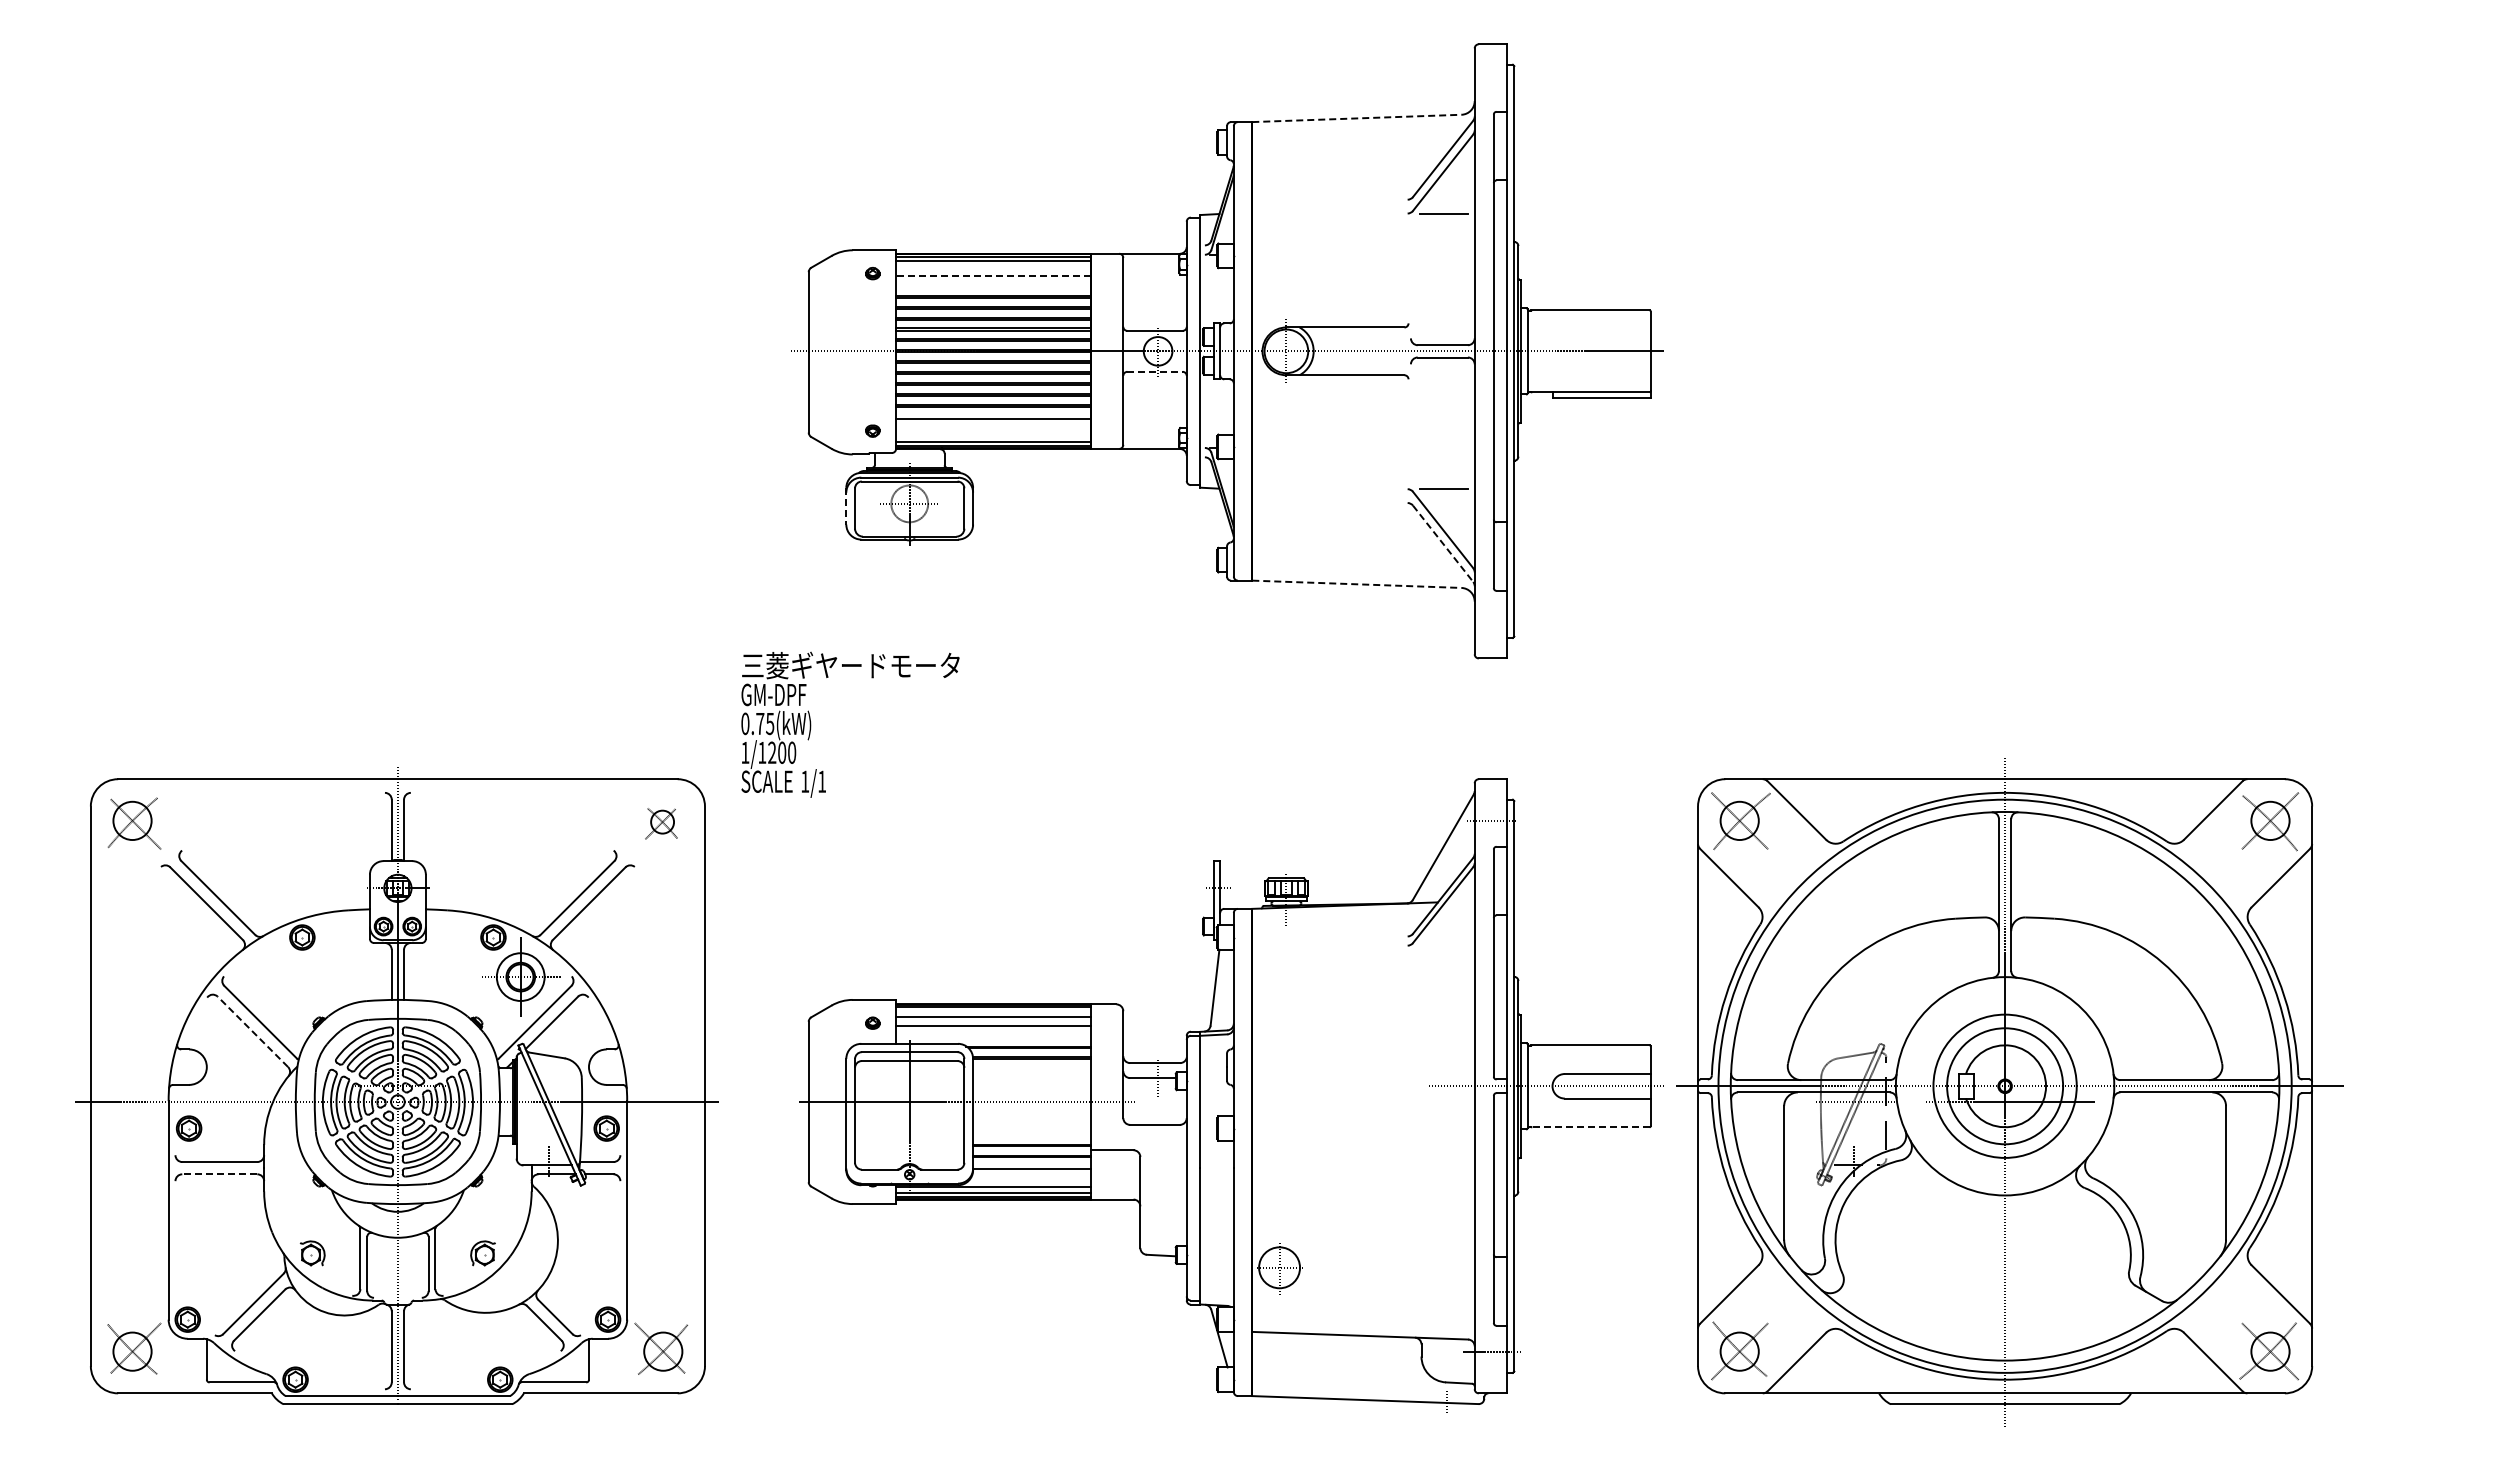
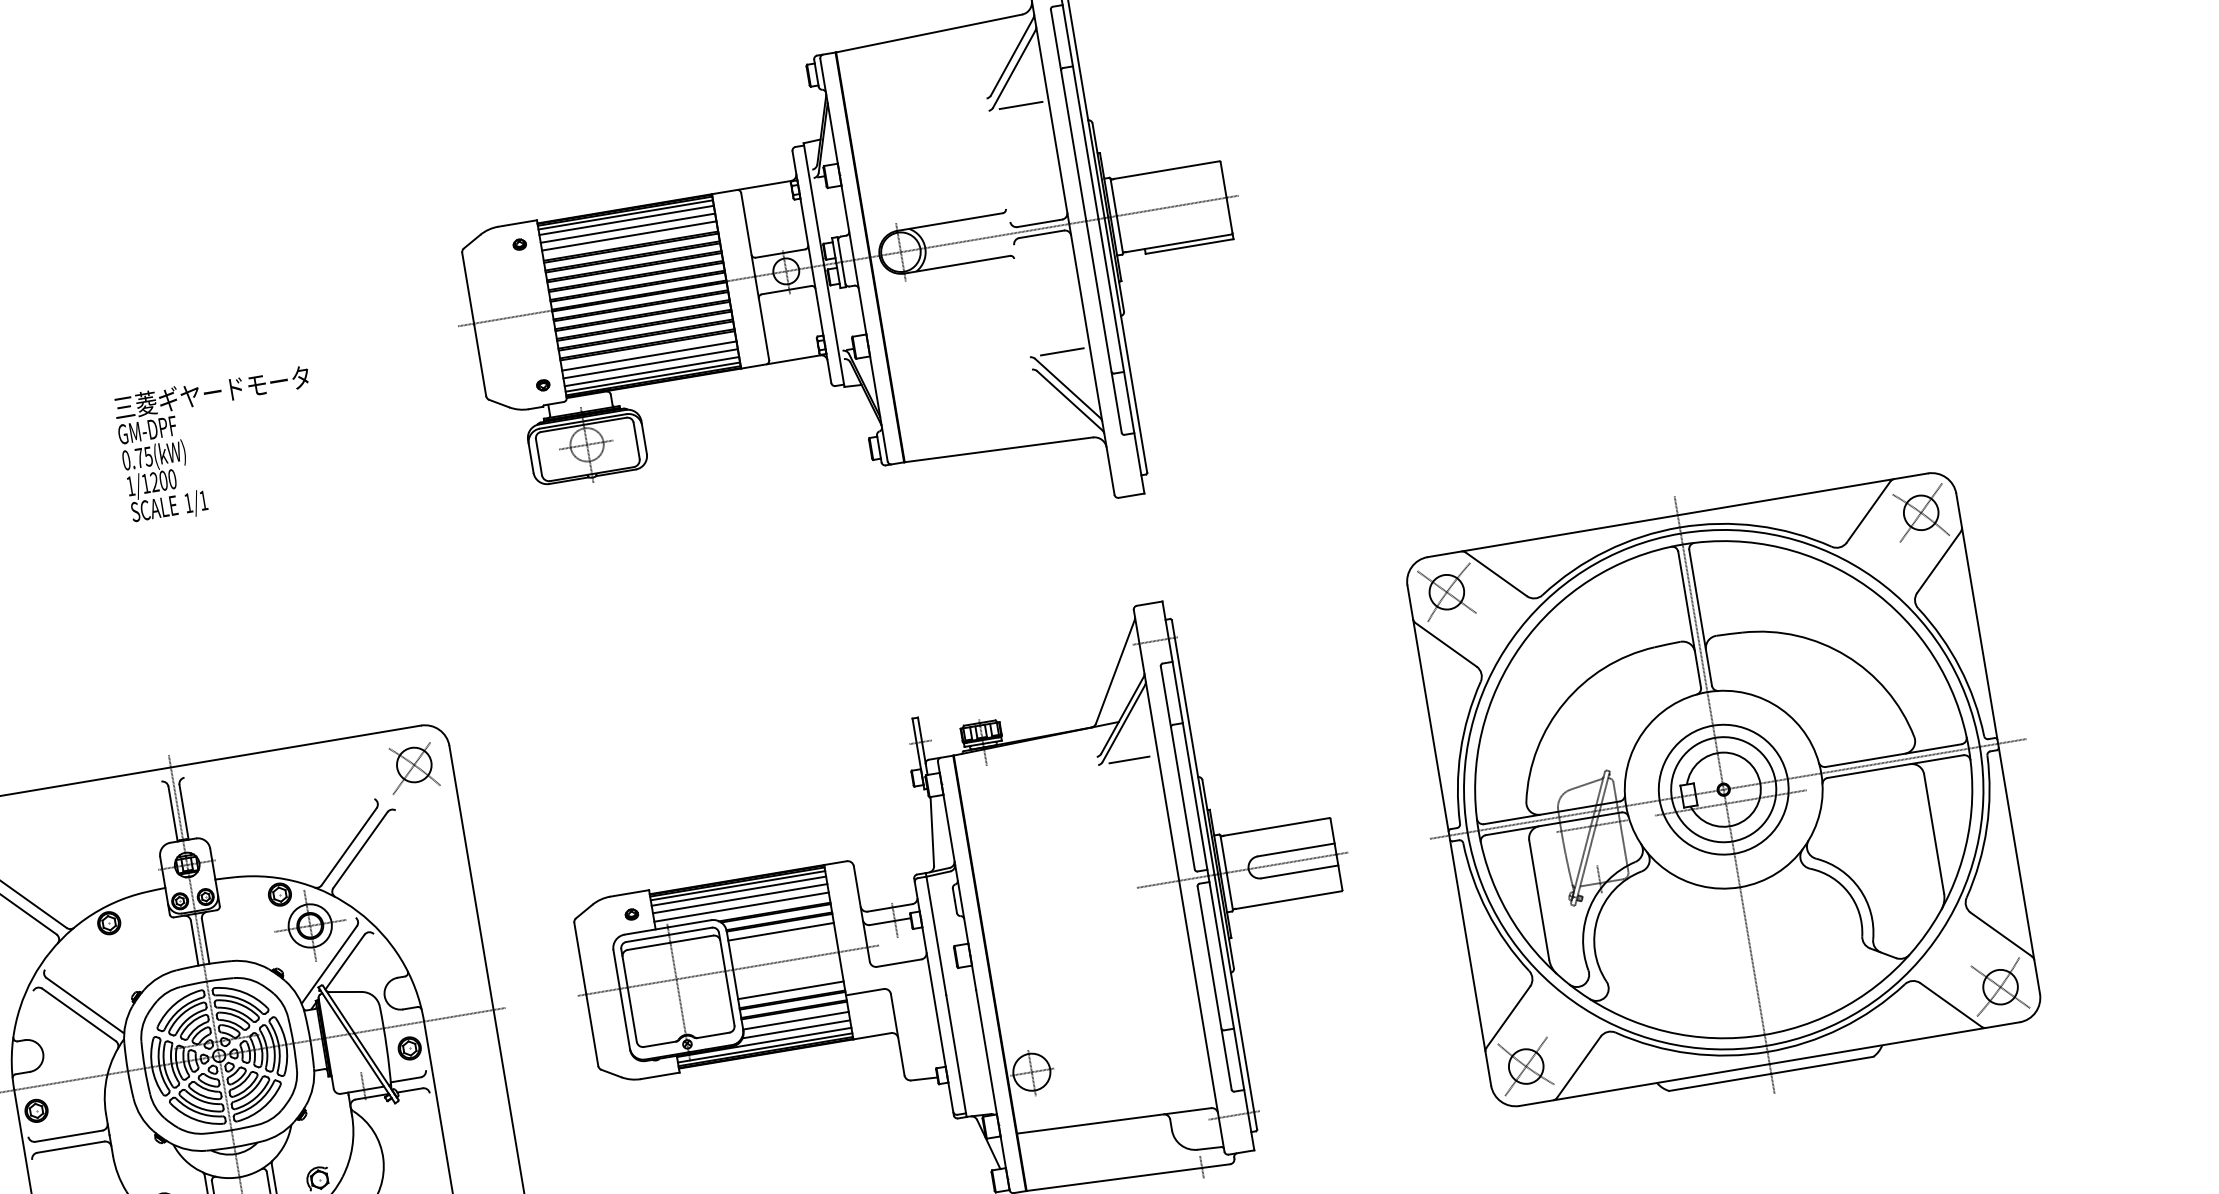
line: (1356, 118) -> (928, 33), dashed -> solid
line: (993, 266) -> (626, 220), added
line: (993, 275) -> (627, 228), dashed -> solid
line: (993, 284) -> (629, 236), added
line: (1155, 371) -> (786, 289), dashed -> solid
line: (993, 427) -> (650, 364), added
line: (993, 435) -> (651, 371), added
line: (846, 506) -> (531, 456), dashed -> solid
line: (1443, 543) -> (1070, 400), dashed -> solid
line: (1356, 584) -> (998, 450), dashed -> solid
text: (850, 724) -> (220, 445), moved
part: (661, 823) -> (413, 767), size x1.67
line: (1442, 945) -> (1129, 759), added
line: (993, 1011) -> (737, 885), added
line: (252, 1031) -> (78, 1014), dashed -> solid
line: (993, 1035) -> (741, 907), added
line: (1032, 1069) -> (781, 931), added
part: (2009, 1092) -> (1728, 794), moved
line: (1590, 1127) -> (1288, 900), dashed -> solid
line: (1032, 1134) -> (791, 990), added
line: (219, 1174) -> (70, 1147), dashed -> solid
line: (1030, 1178) -> (795, 1029), added

